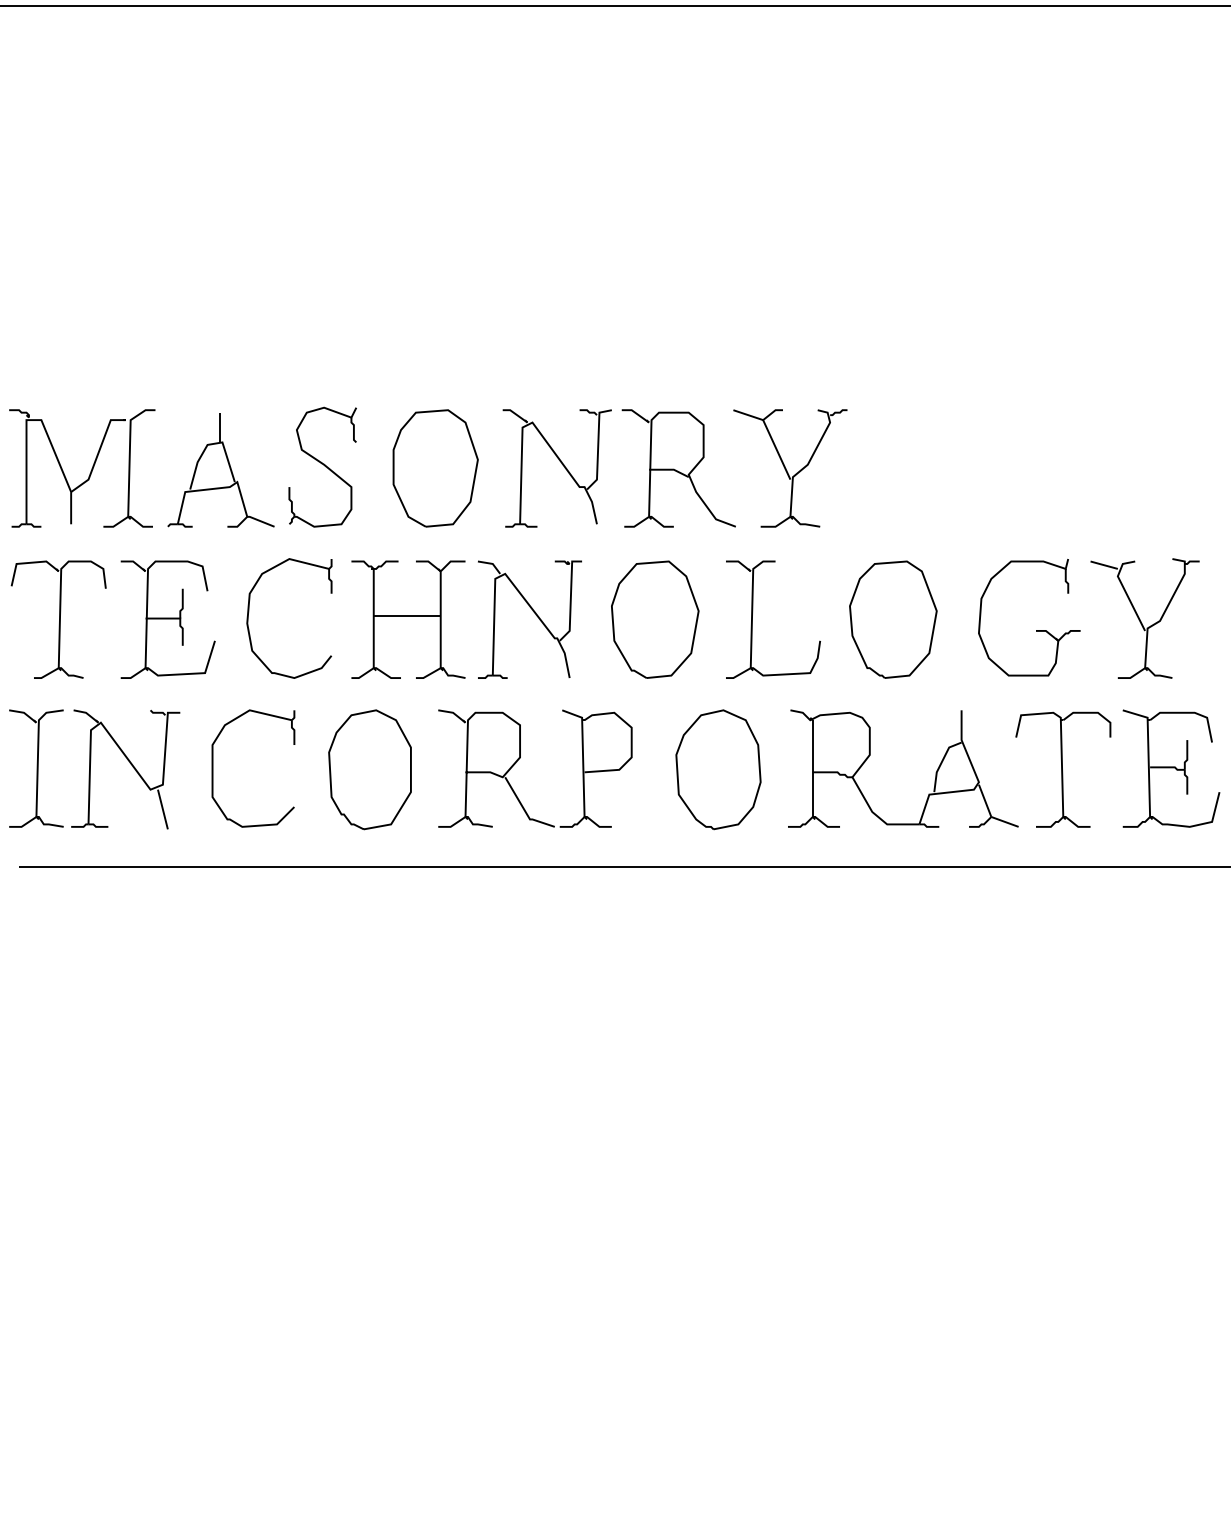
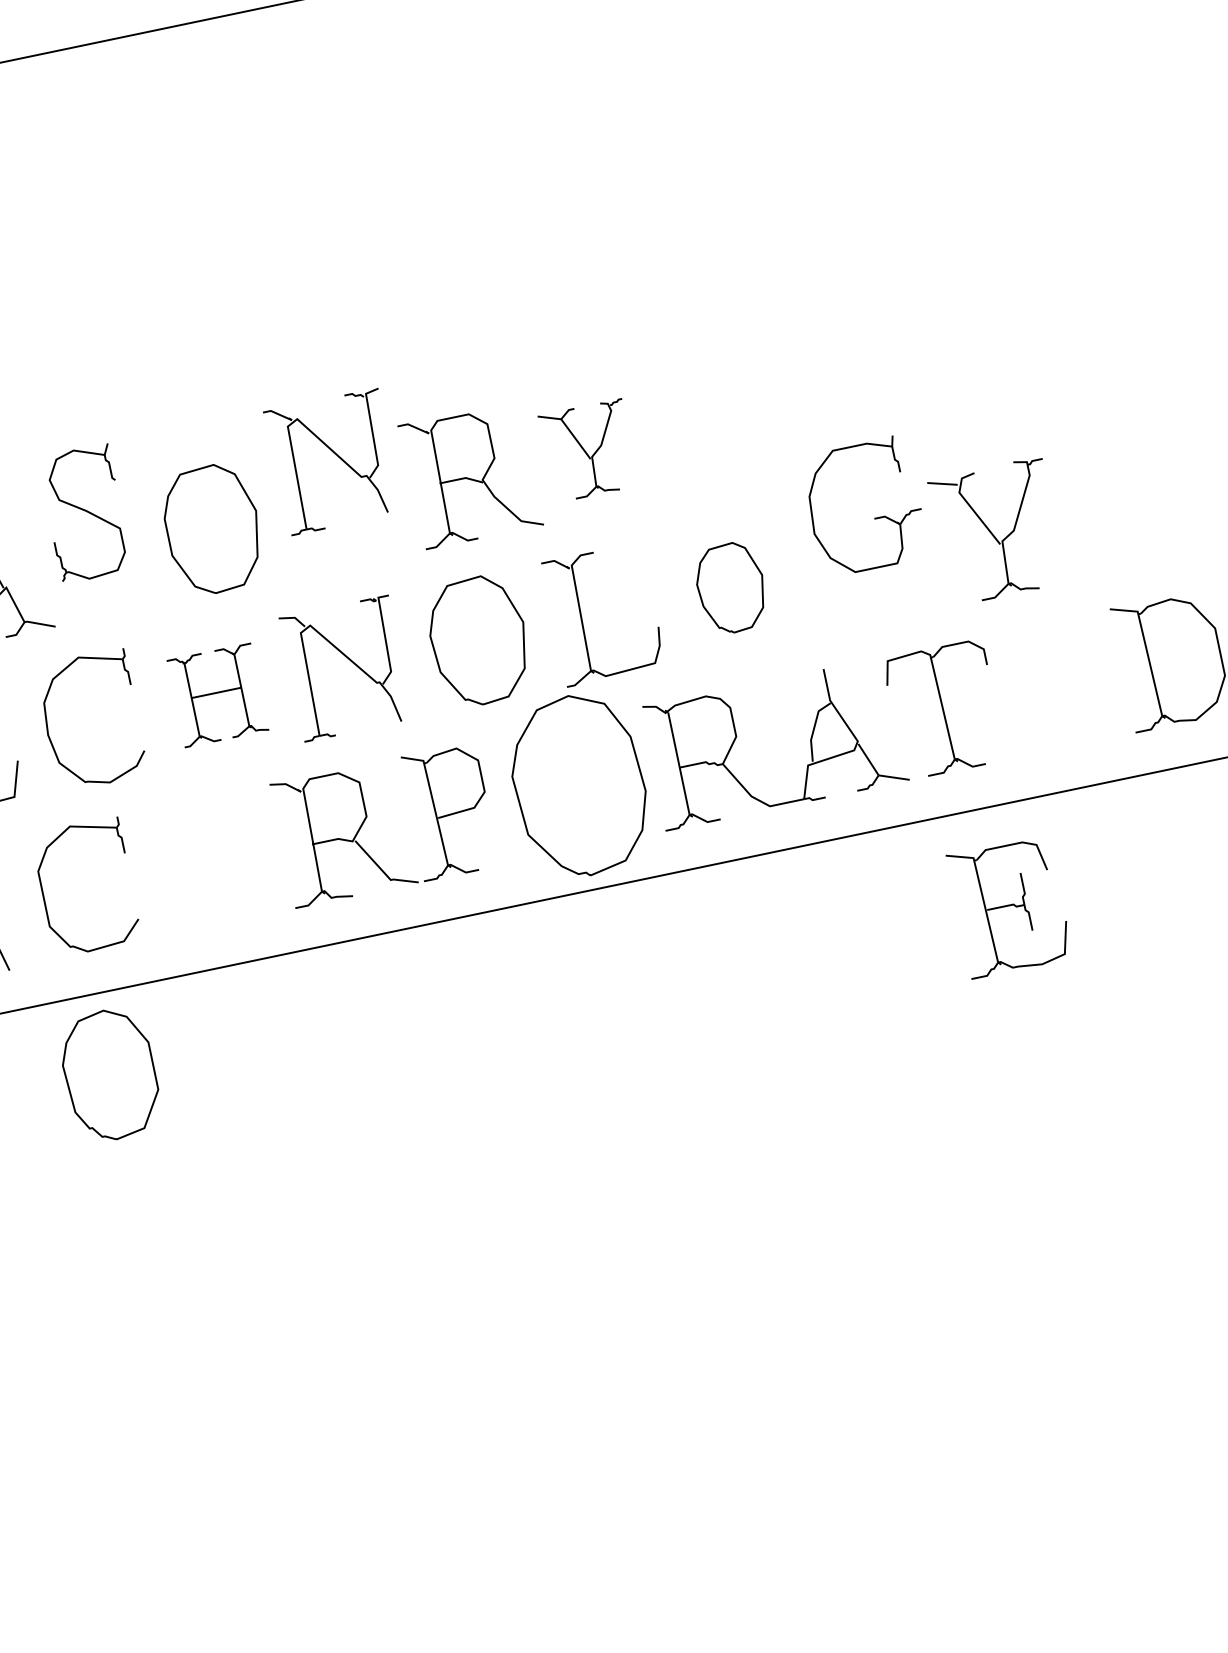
part: (561, 464) -> (337, 457), moved
part: (322, 466) -> (84, 513), moved
part: (790, 468) -> (588, 450), size x0.7
part: (408, 619) -> (217, 695), size x0.7
part: (893, 619) -> (731, 587), size x0.7
part: (1036, 630) -> (874, 518), moved
part: (1171, 768) -> (1010, 906), moved
part: (369, 769) -> (109, 1074), moved
part: (718, 769) -> (579, 785), size x1.4

